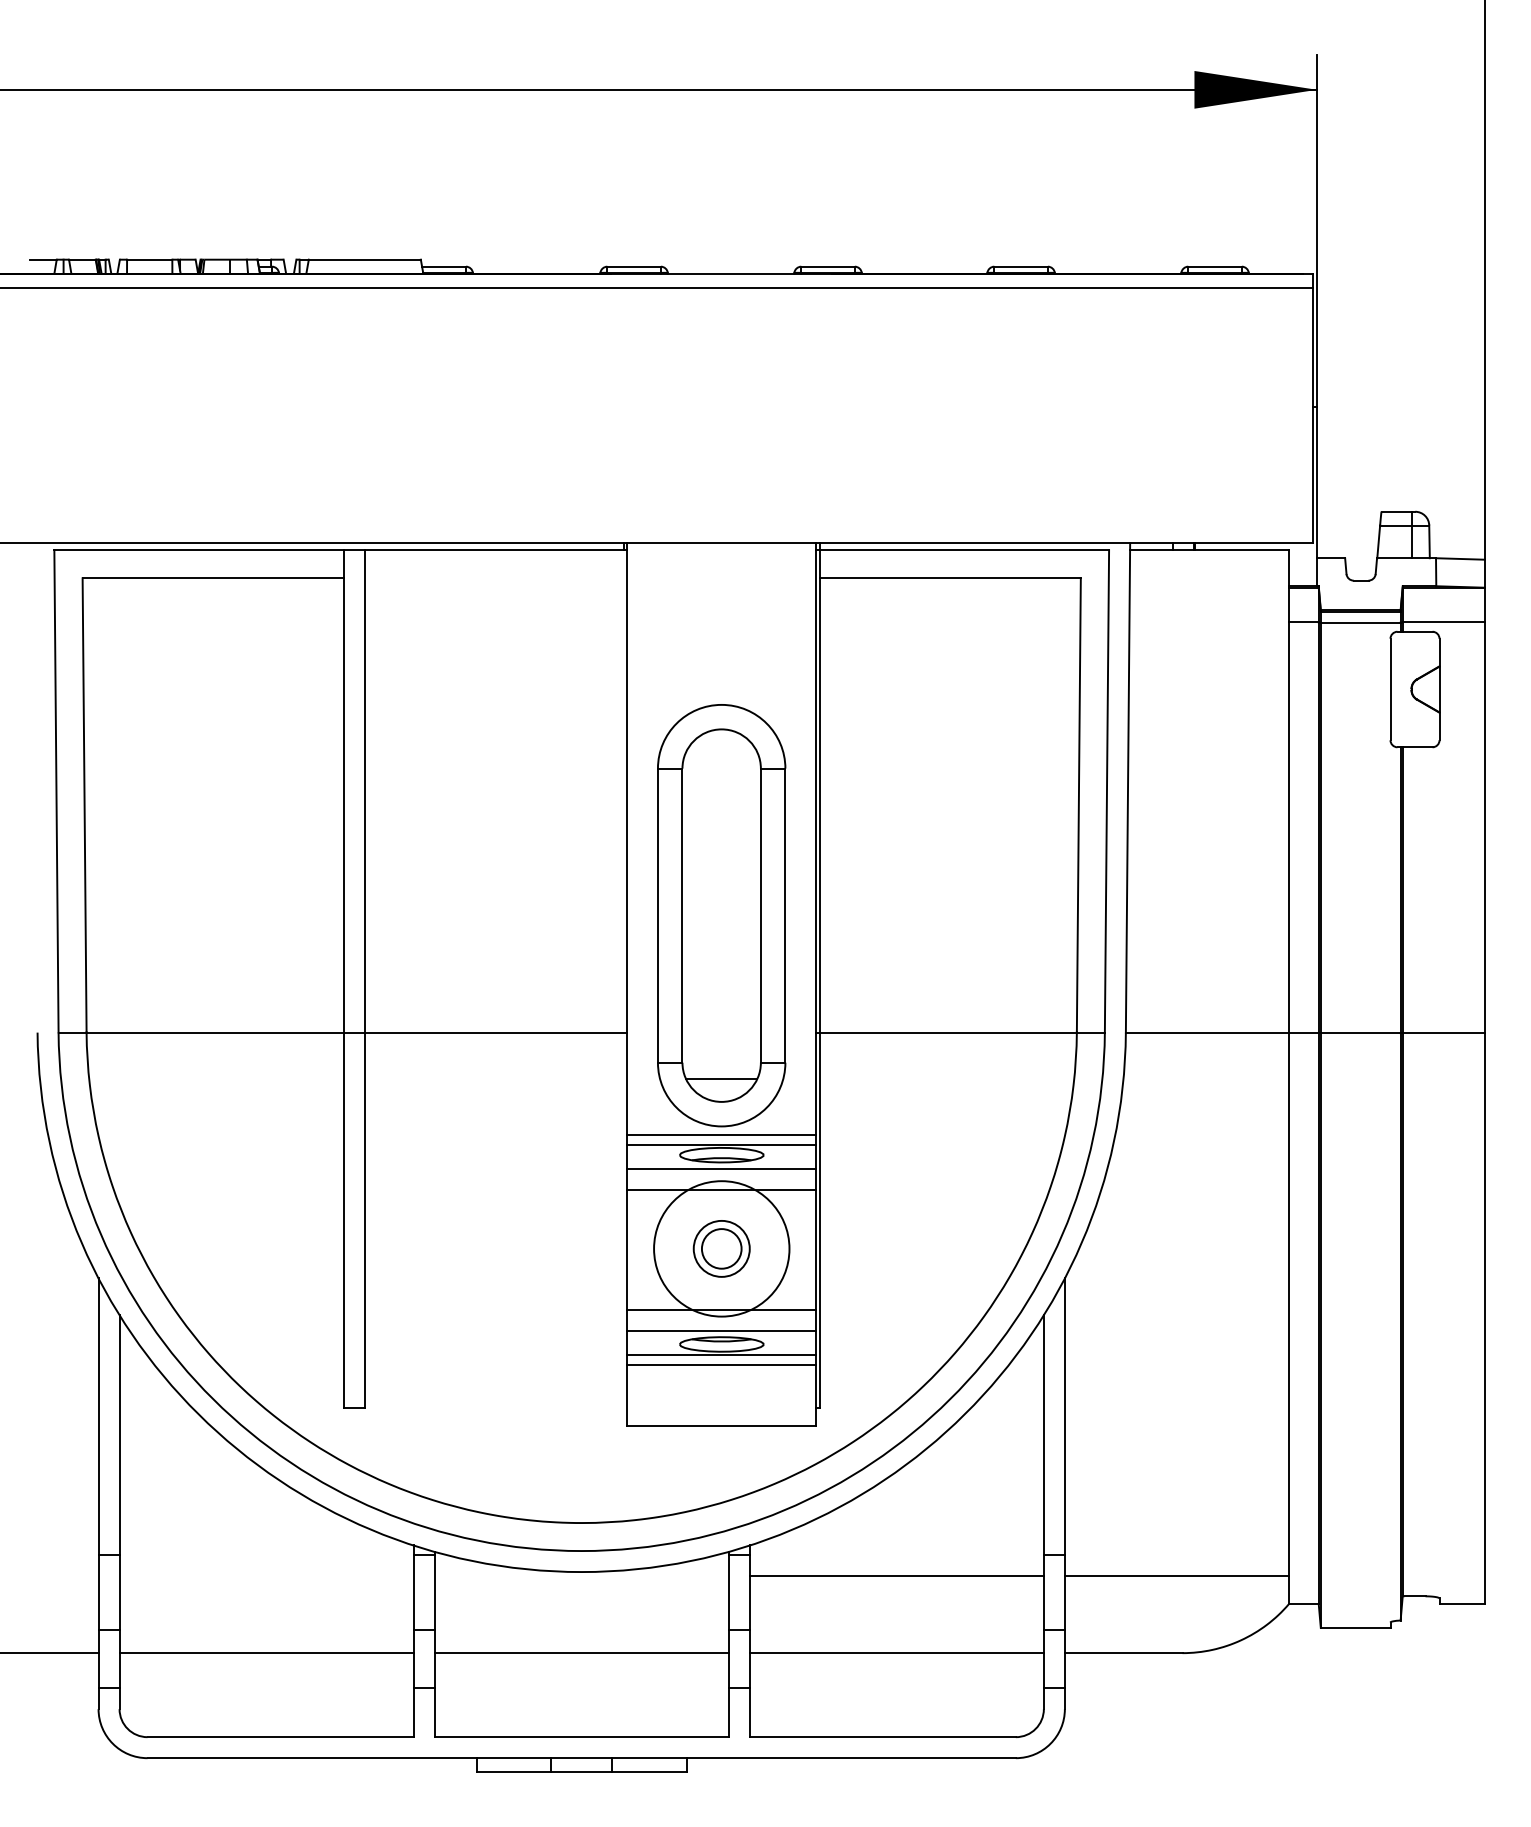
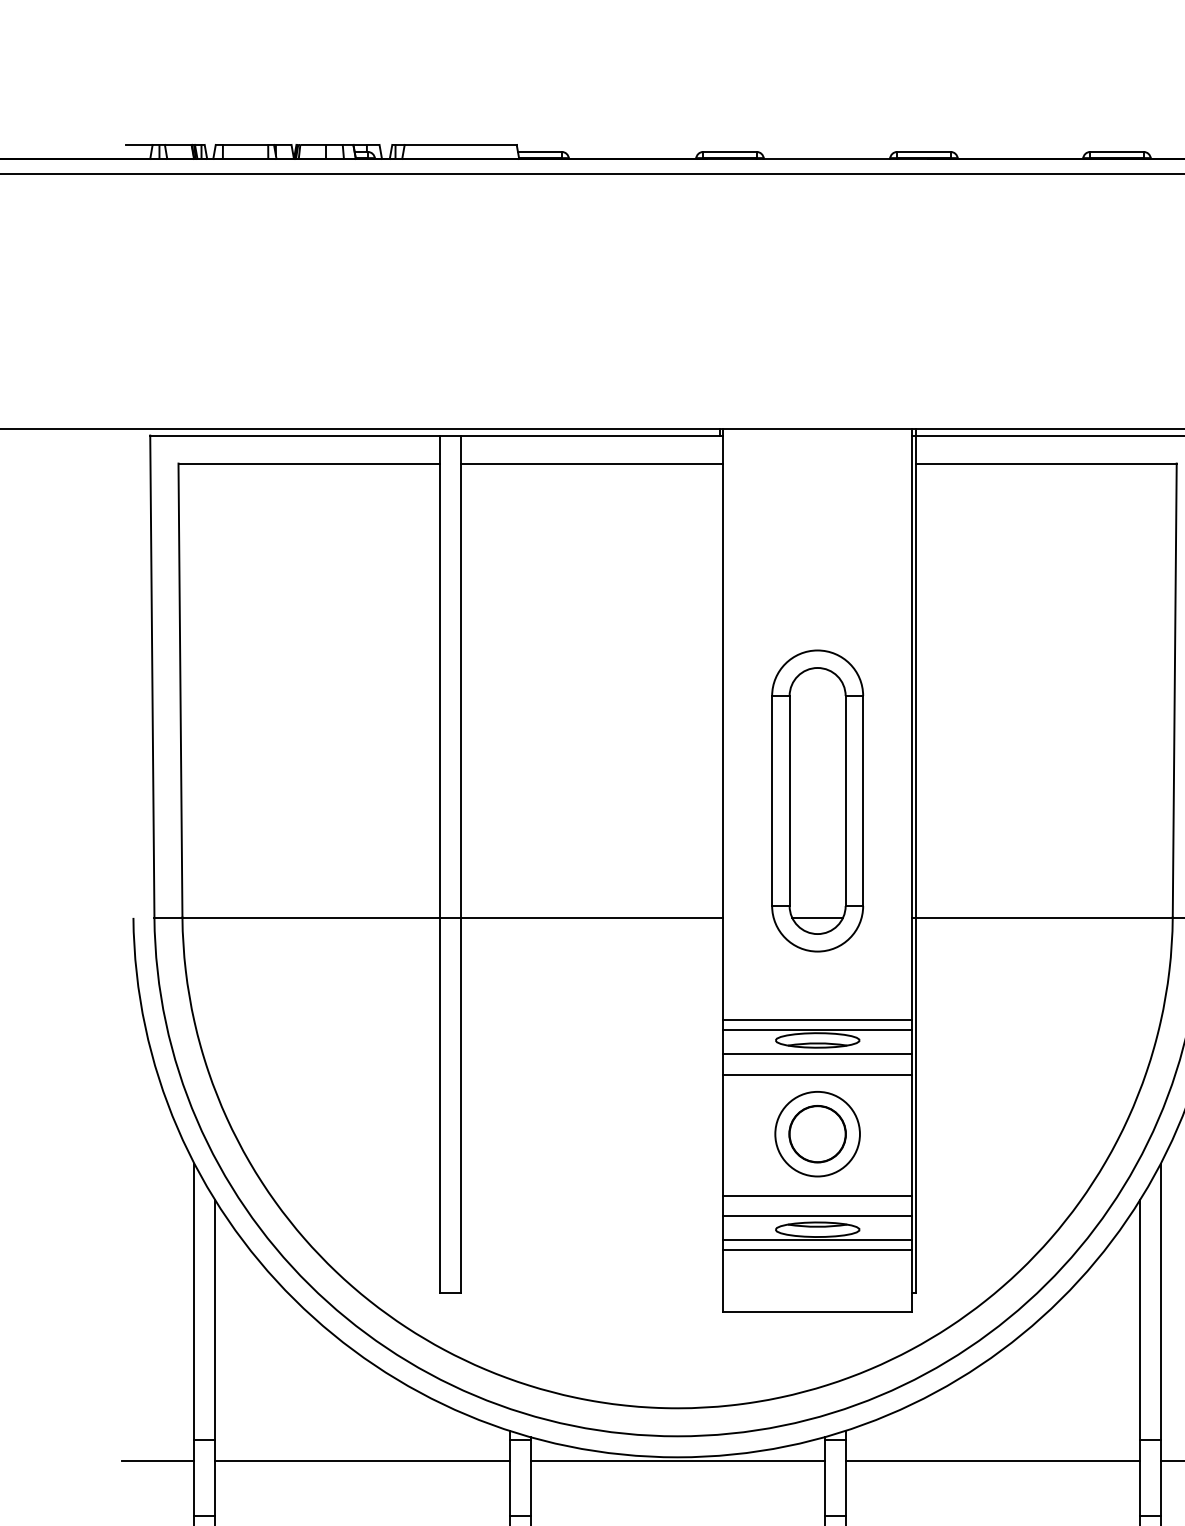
line: (495, 578) -> (591, 463), added
part: (721, 915) -> (817, 800), size x0.71
circle: (721, 1248) -> (817, 1133), size x0.62
circle: (721, 1248) -> (817, 1133), size x1.43
line: (62, 1576) -> (158, 1461), added
line: (266, 1576) -> (362, 1461), added
line: (581, 1576) -> (677, 1461), added

